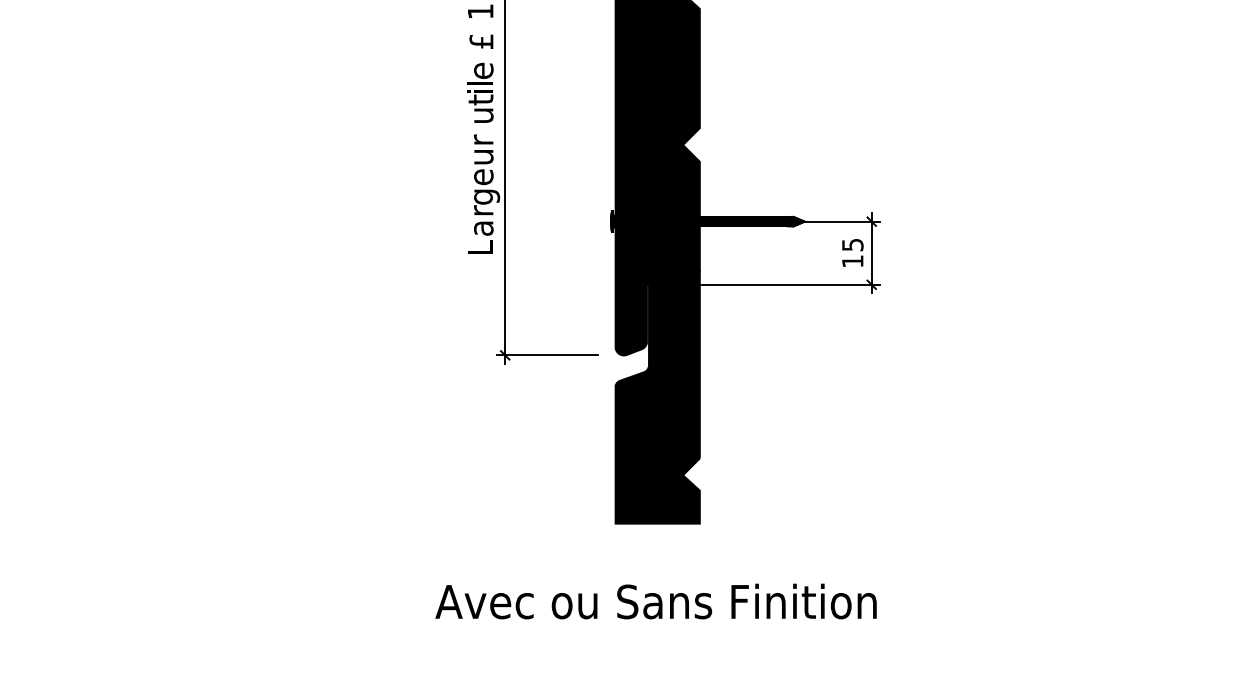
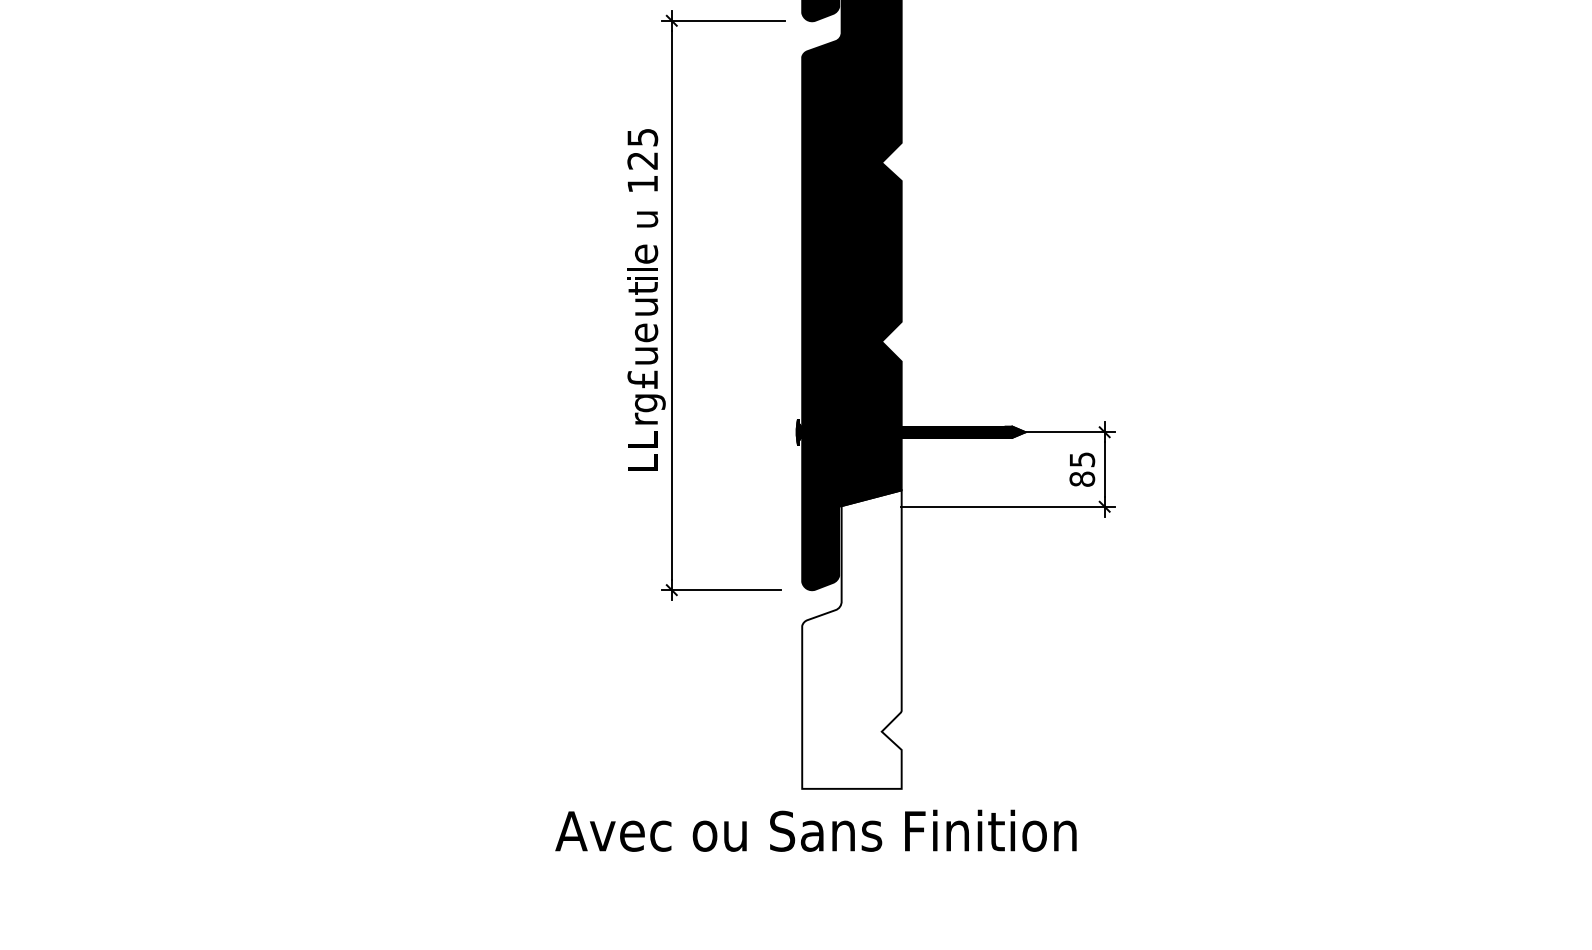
text: (481, 41) -> (643, 219), £ -> u
text: (483, 137) -> (646, 332), r -> e
text: (480, 177) -> (642, 379), e -> £
text: (481, 227) -> (643, 439), a -> L
text: (852, 260) -> (1082, 478), 15 -> 85
fill: (657, 397) -> (851, 639), removed
text: (655, 601) -> (815, 830), moved

